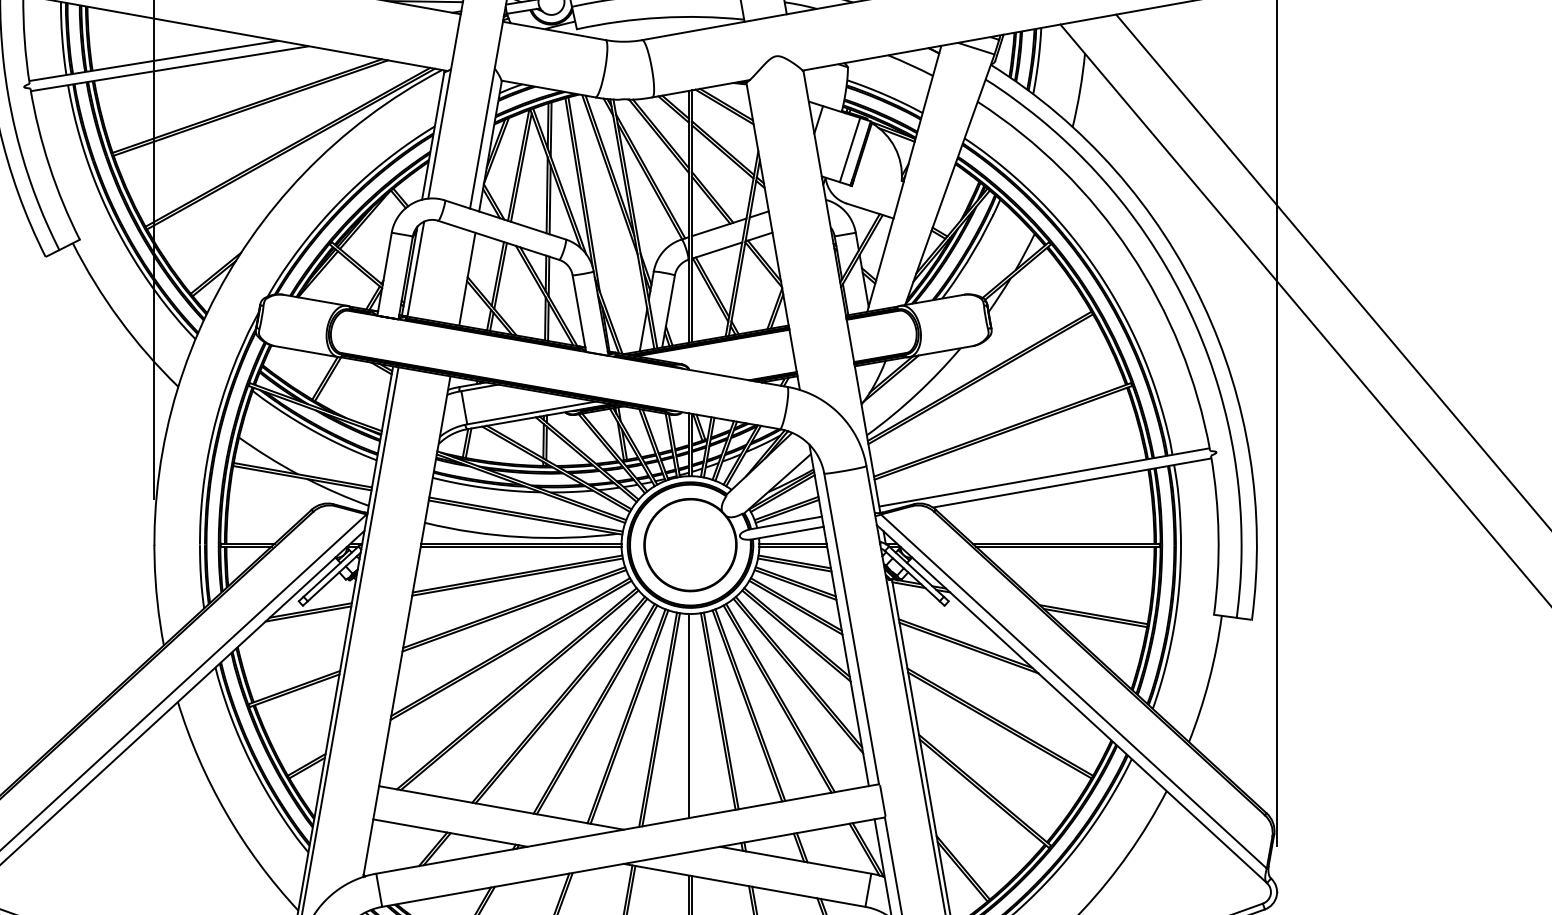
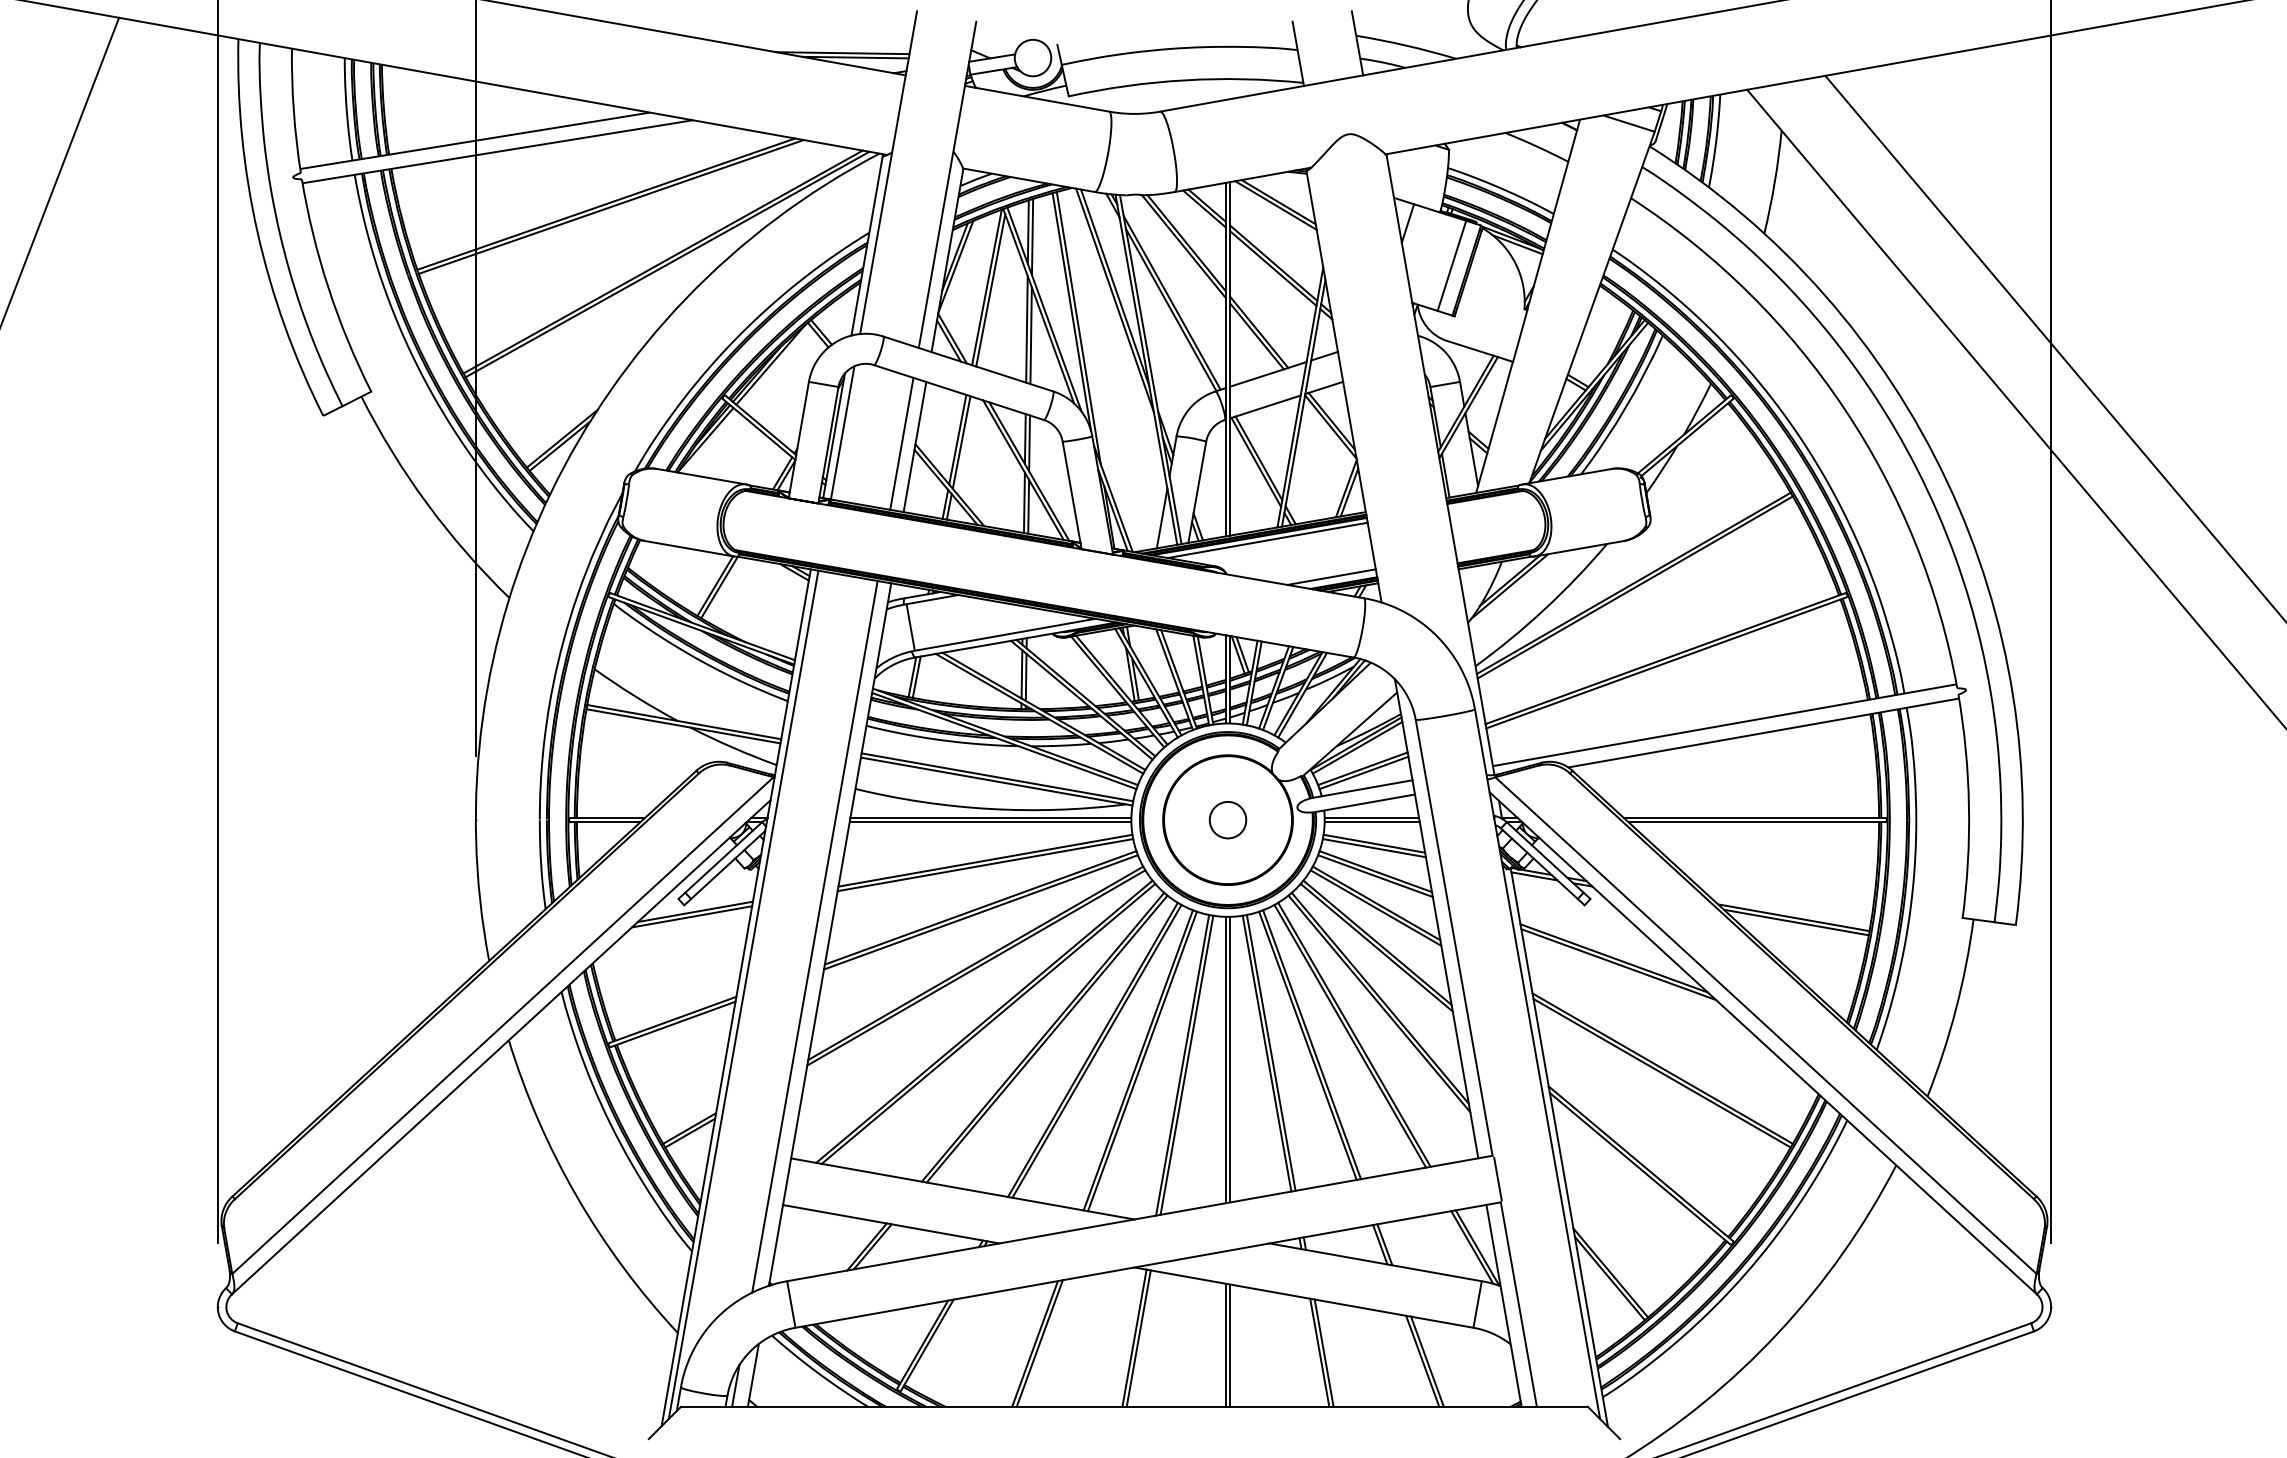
line: (457, 276) -> (901, 443), added
line: (718, 345) -> (1267, 540), added
line: (764, 371) -> (1331, 576), added
circle: (690, 545) -> (1227, 820), added
line: (395, 628) -> (814, 936), added
line: (692, 715) -> (1230, 1059), added

